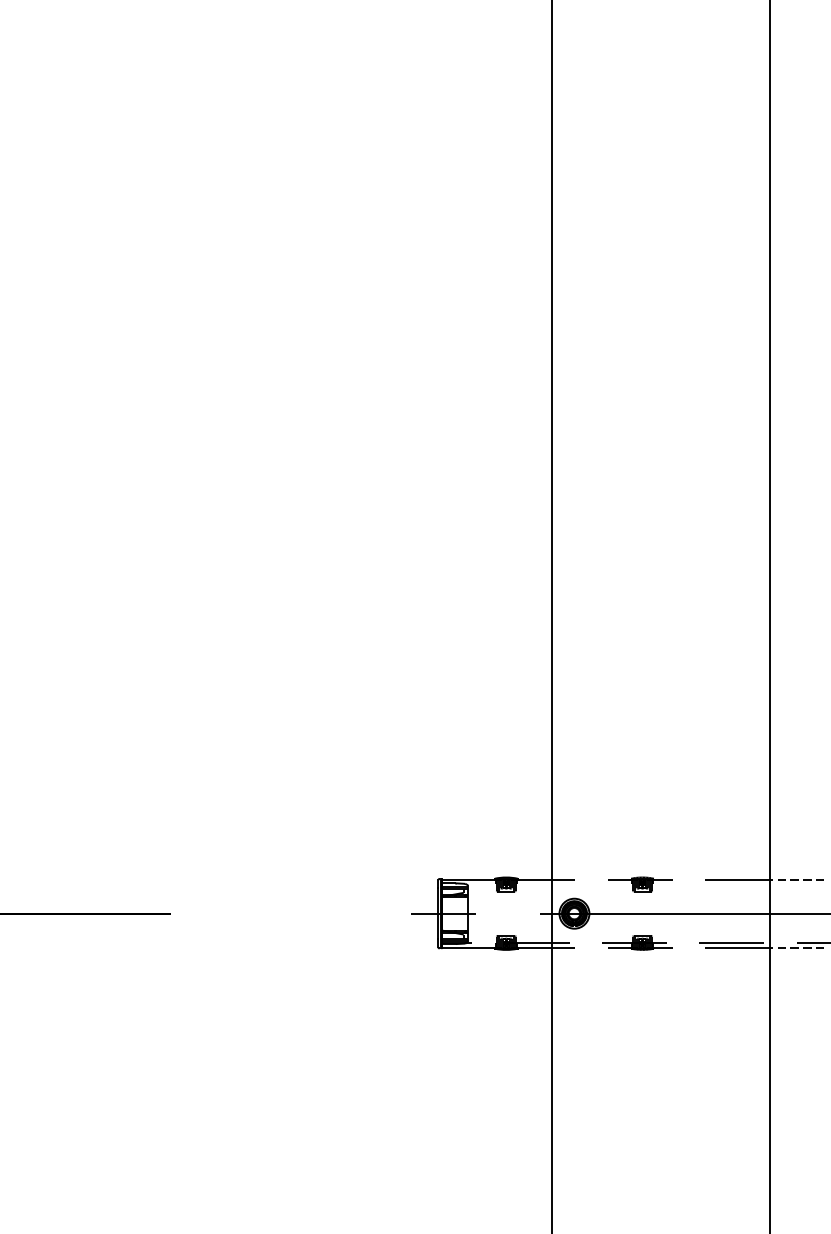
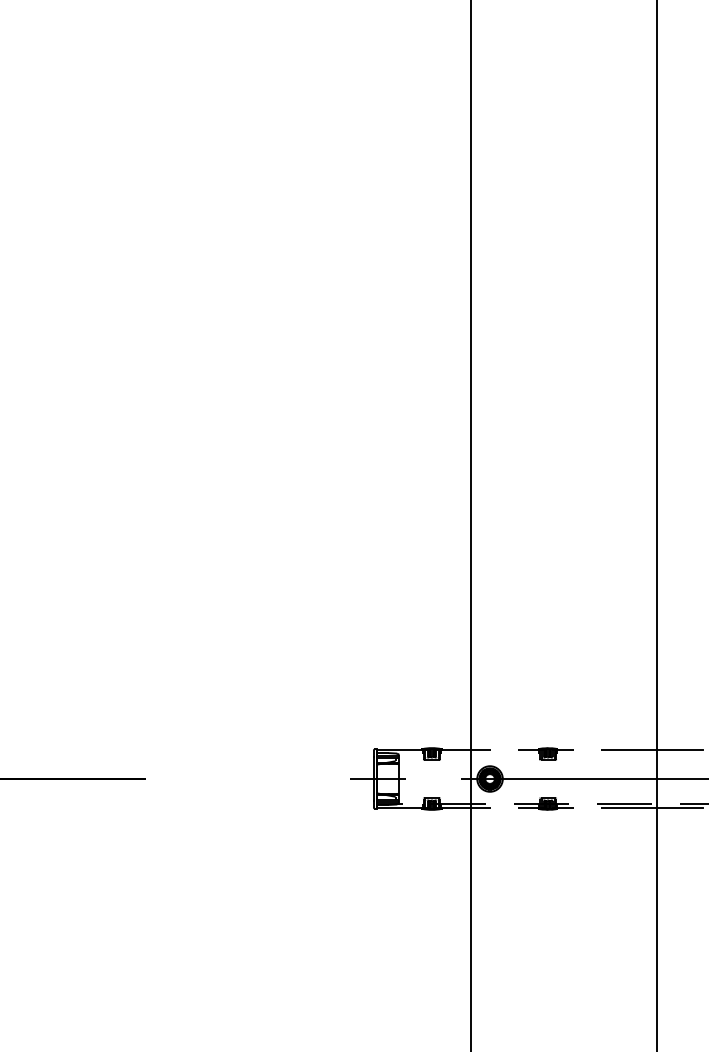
line: (796, 879) -> (679, 749), dashed -> solid
line: (796, 948) -> (679, 808), dashed -> solid

